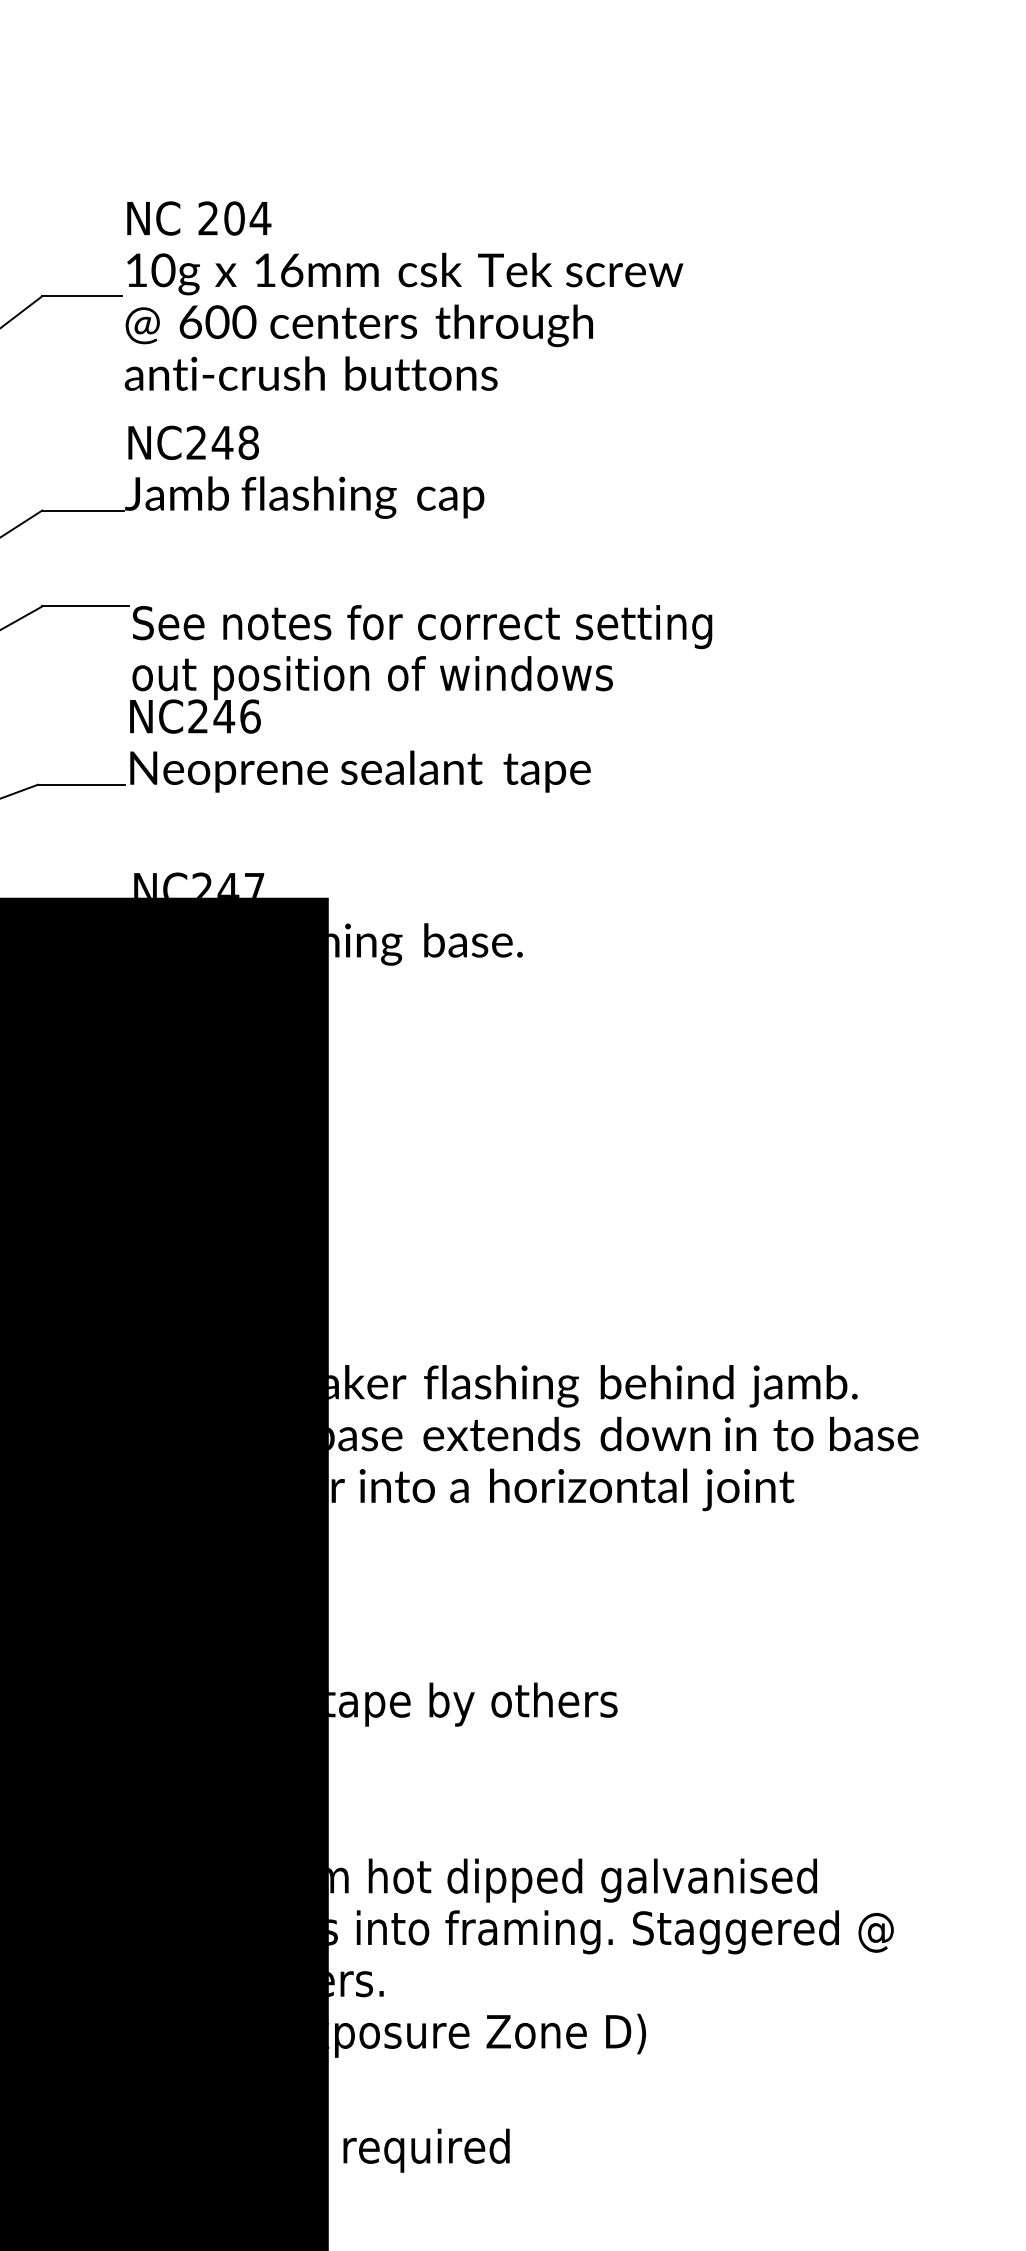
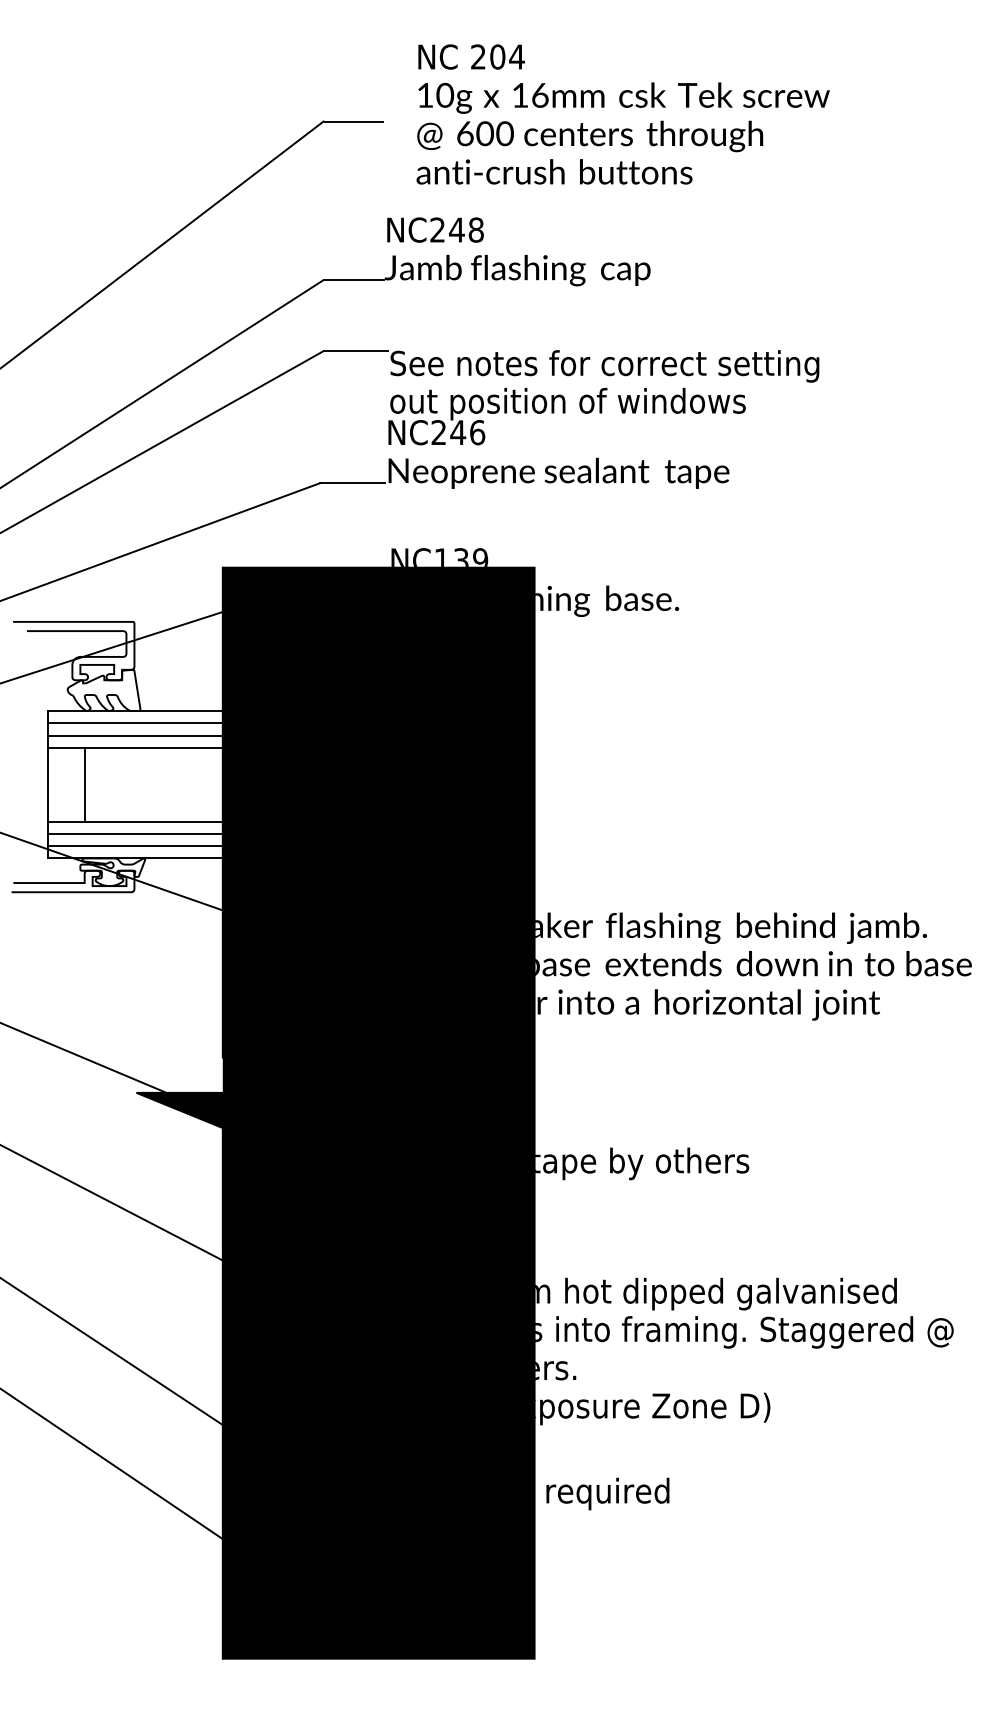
text: (403, 296) -> (622, 114), moved
text: (228, 885) -> (461, 557), NC247 -> NC139

